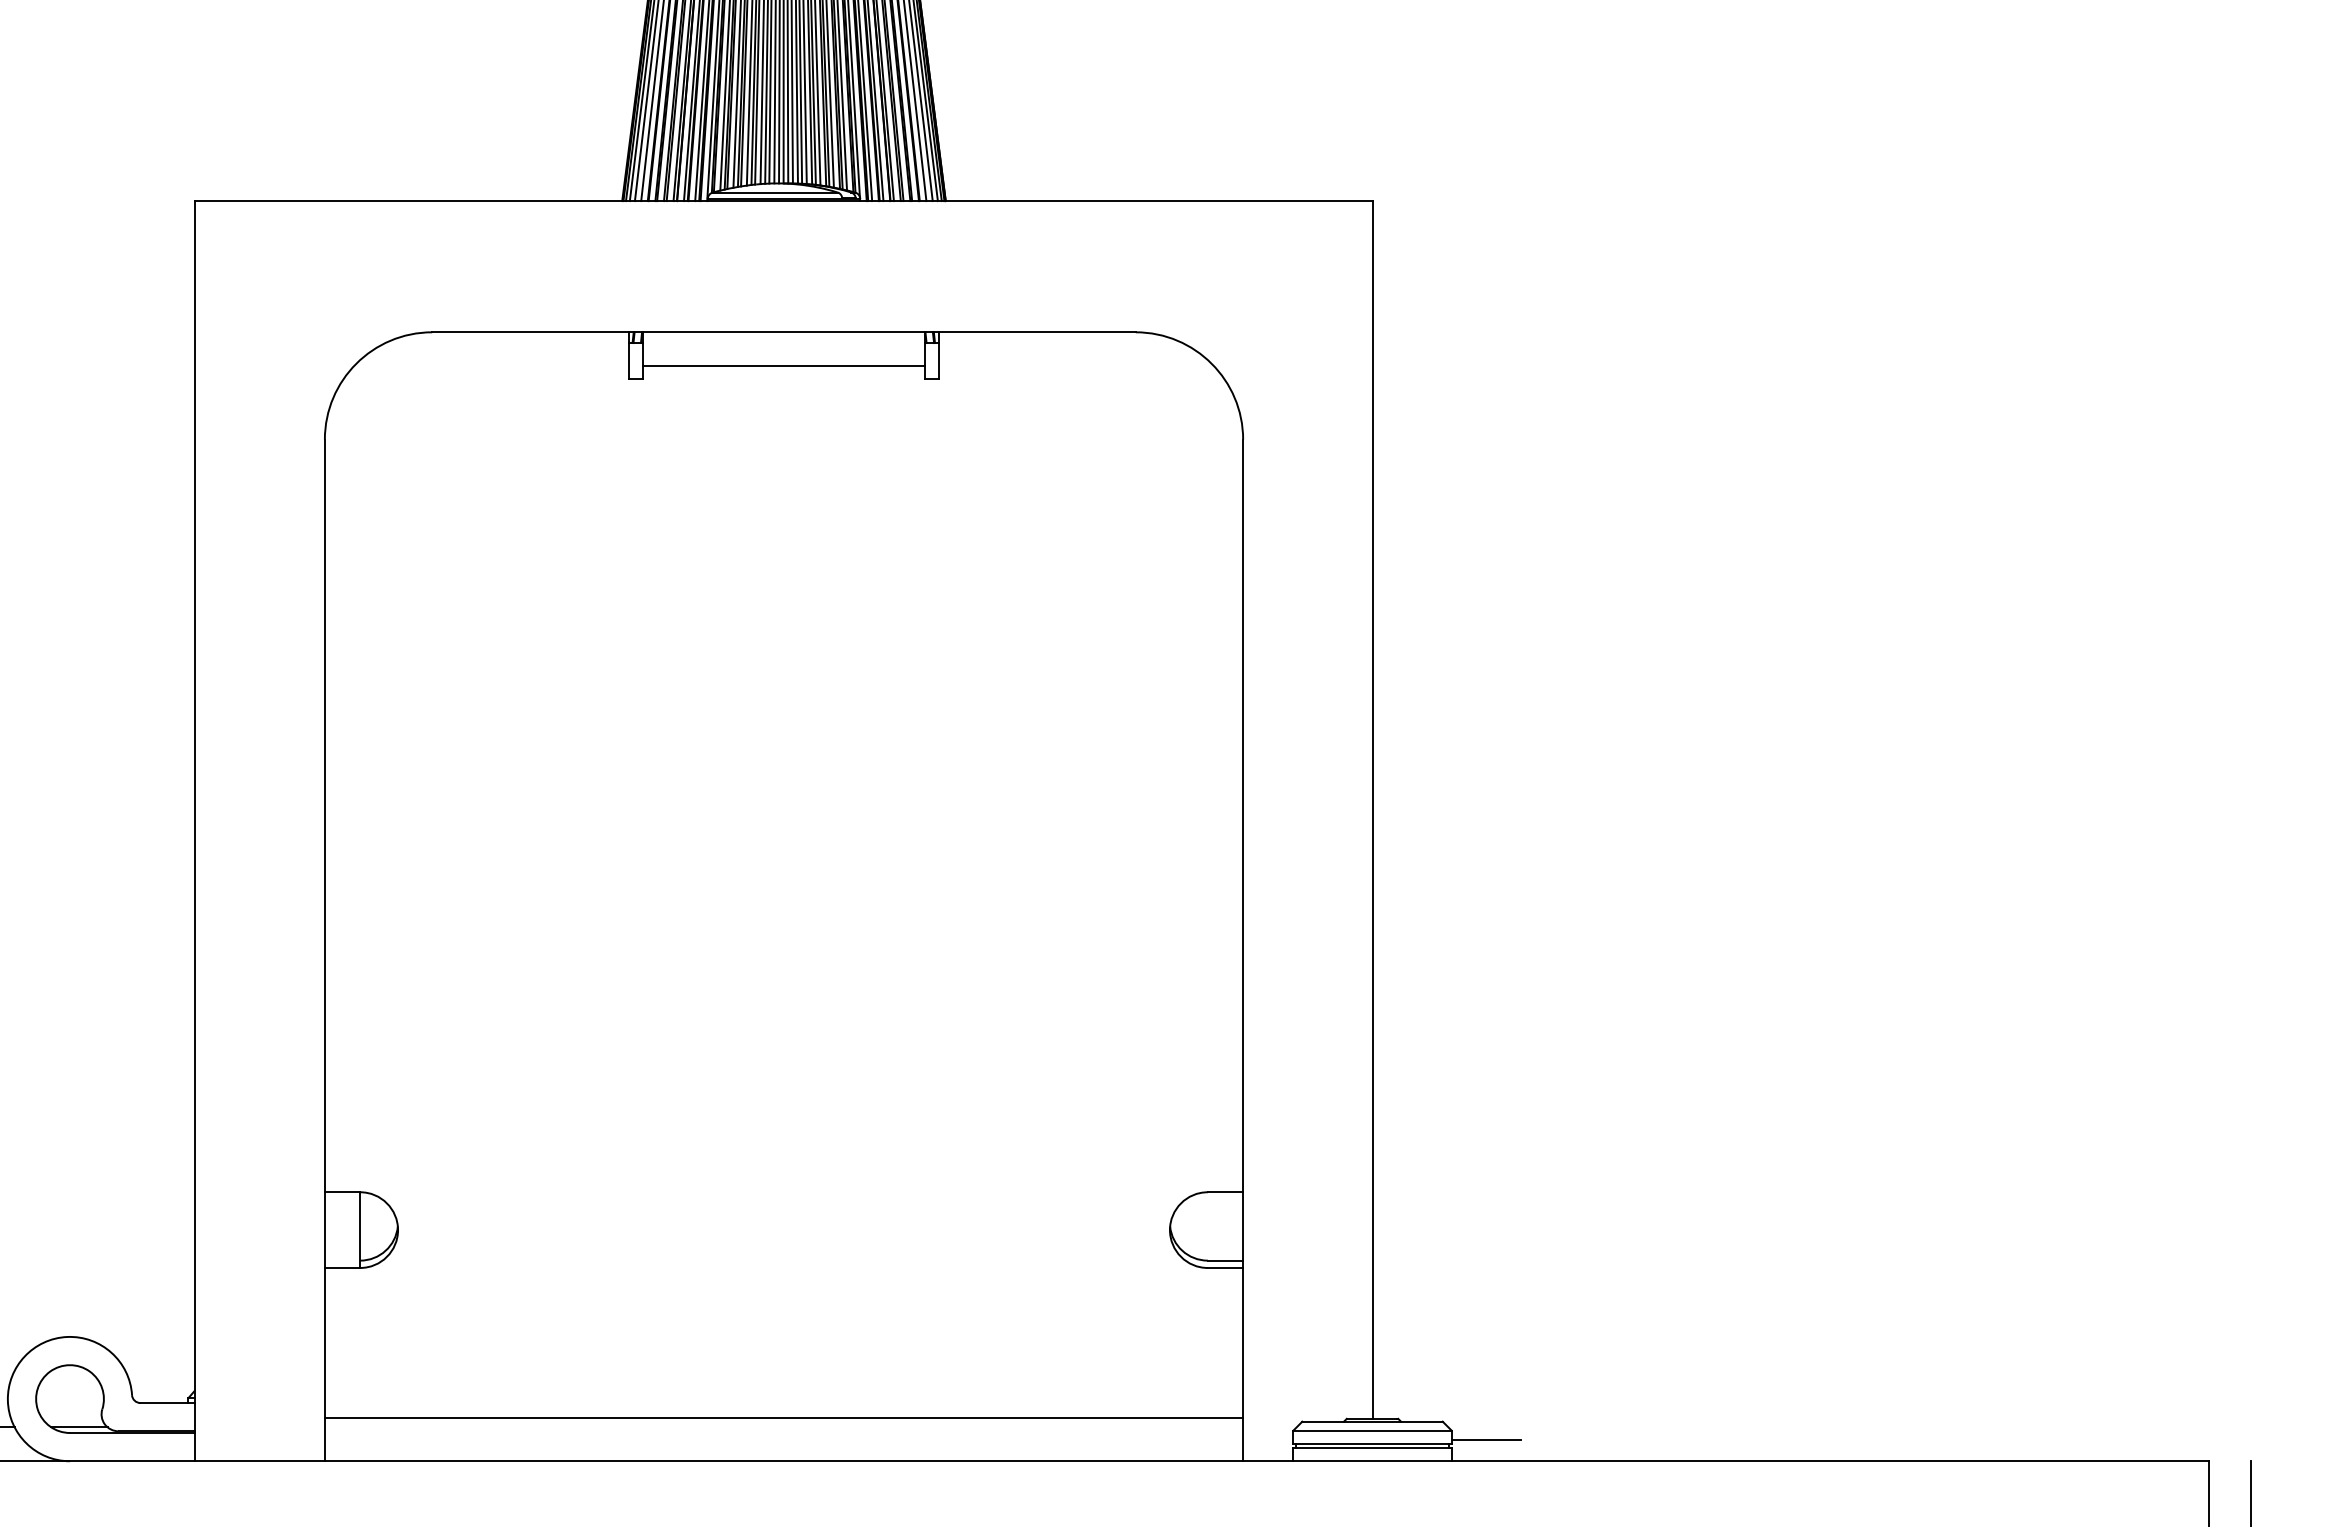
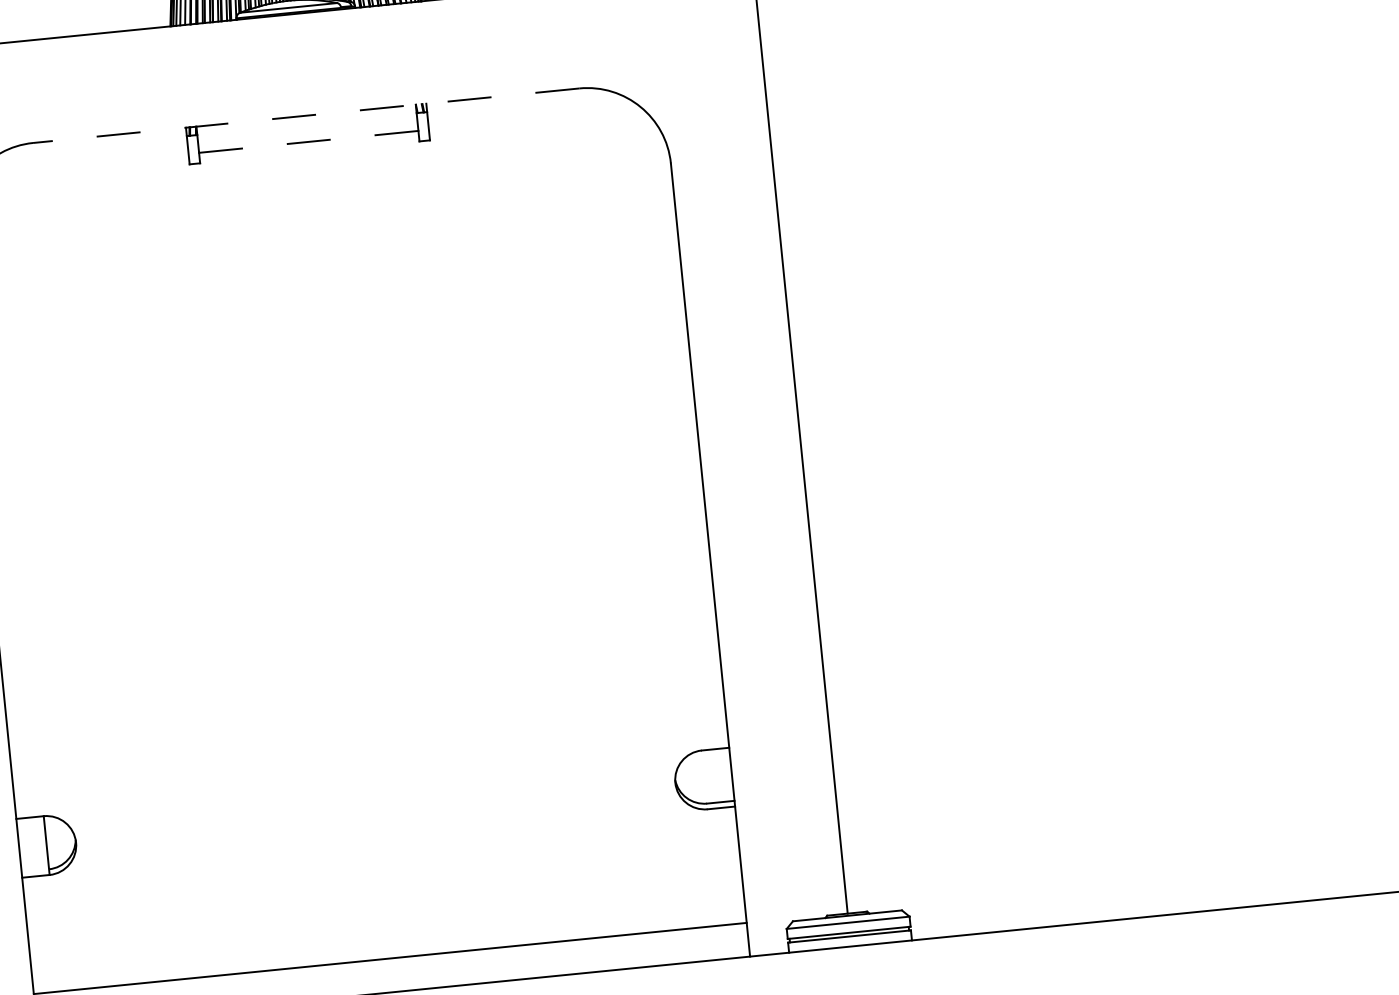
line: (784, 332) -> (306, 115), solid -> dashed
line: (783, 365) -> (308, 141), solid -> dashed
line: (1485, 1439) -> (936, 920), removed

